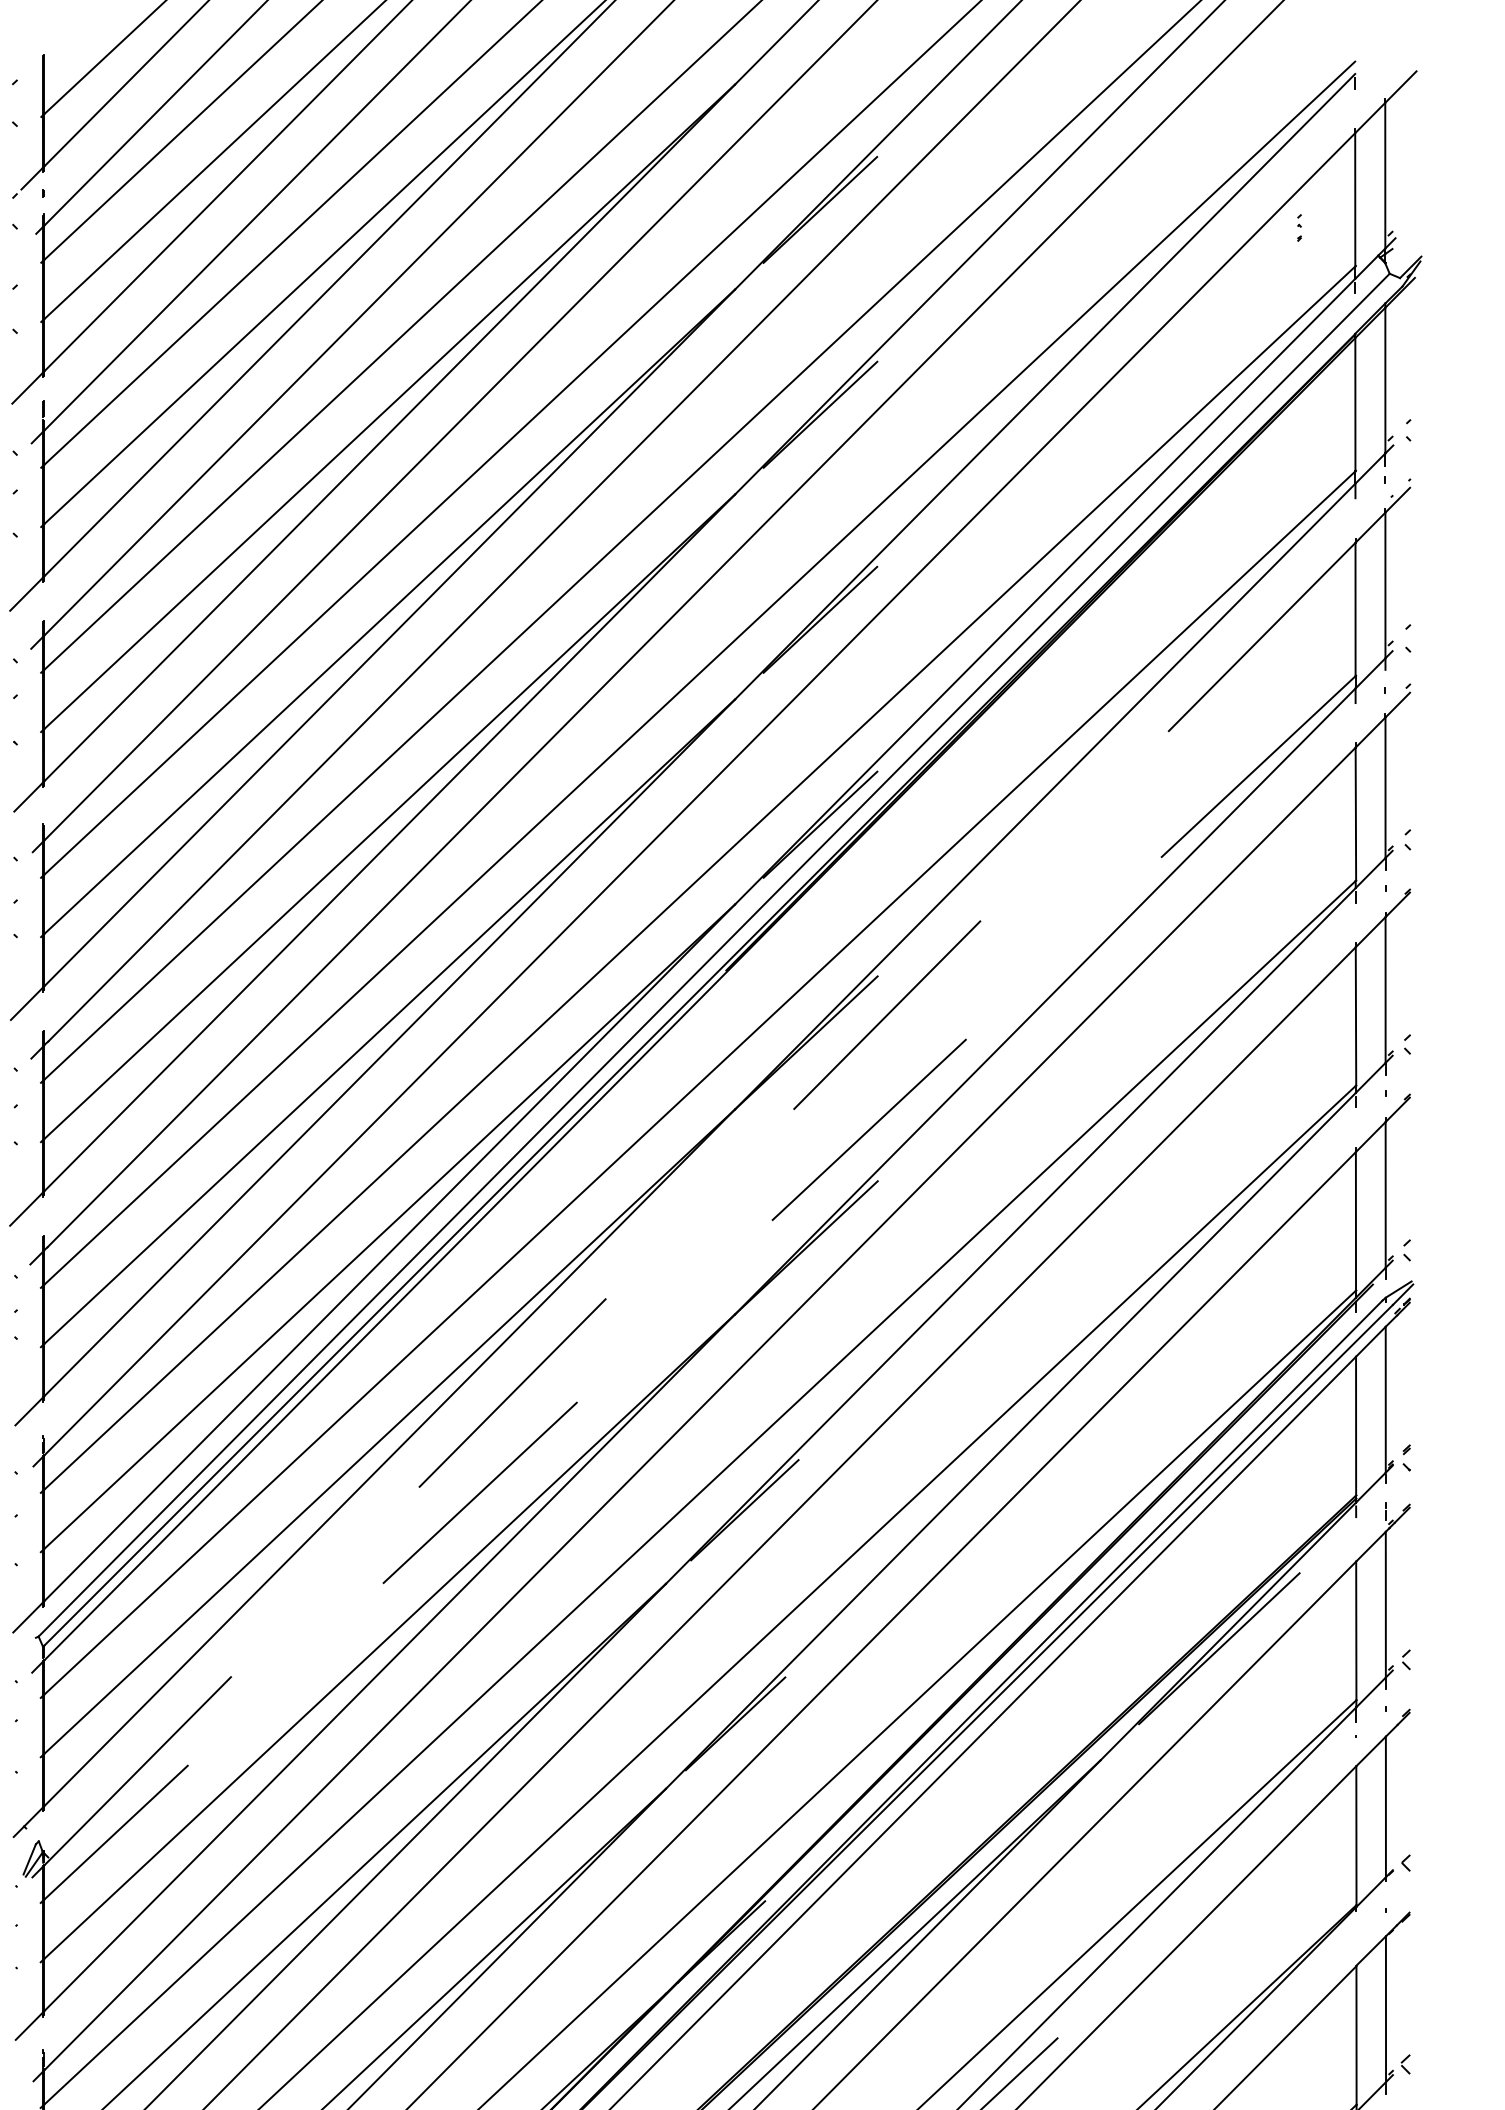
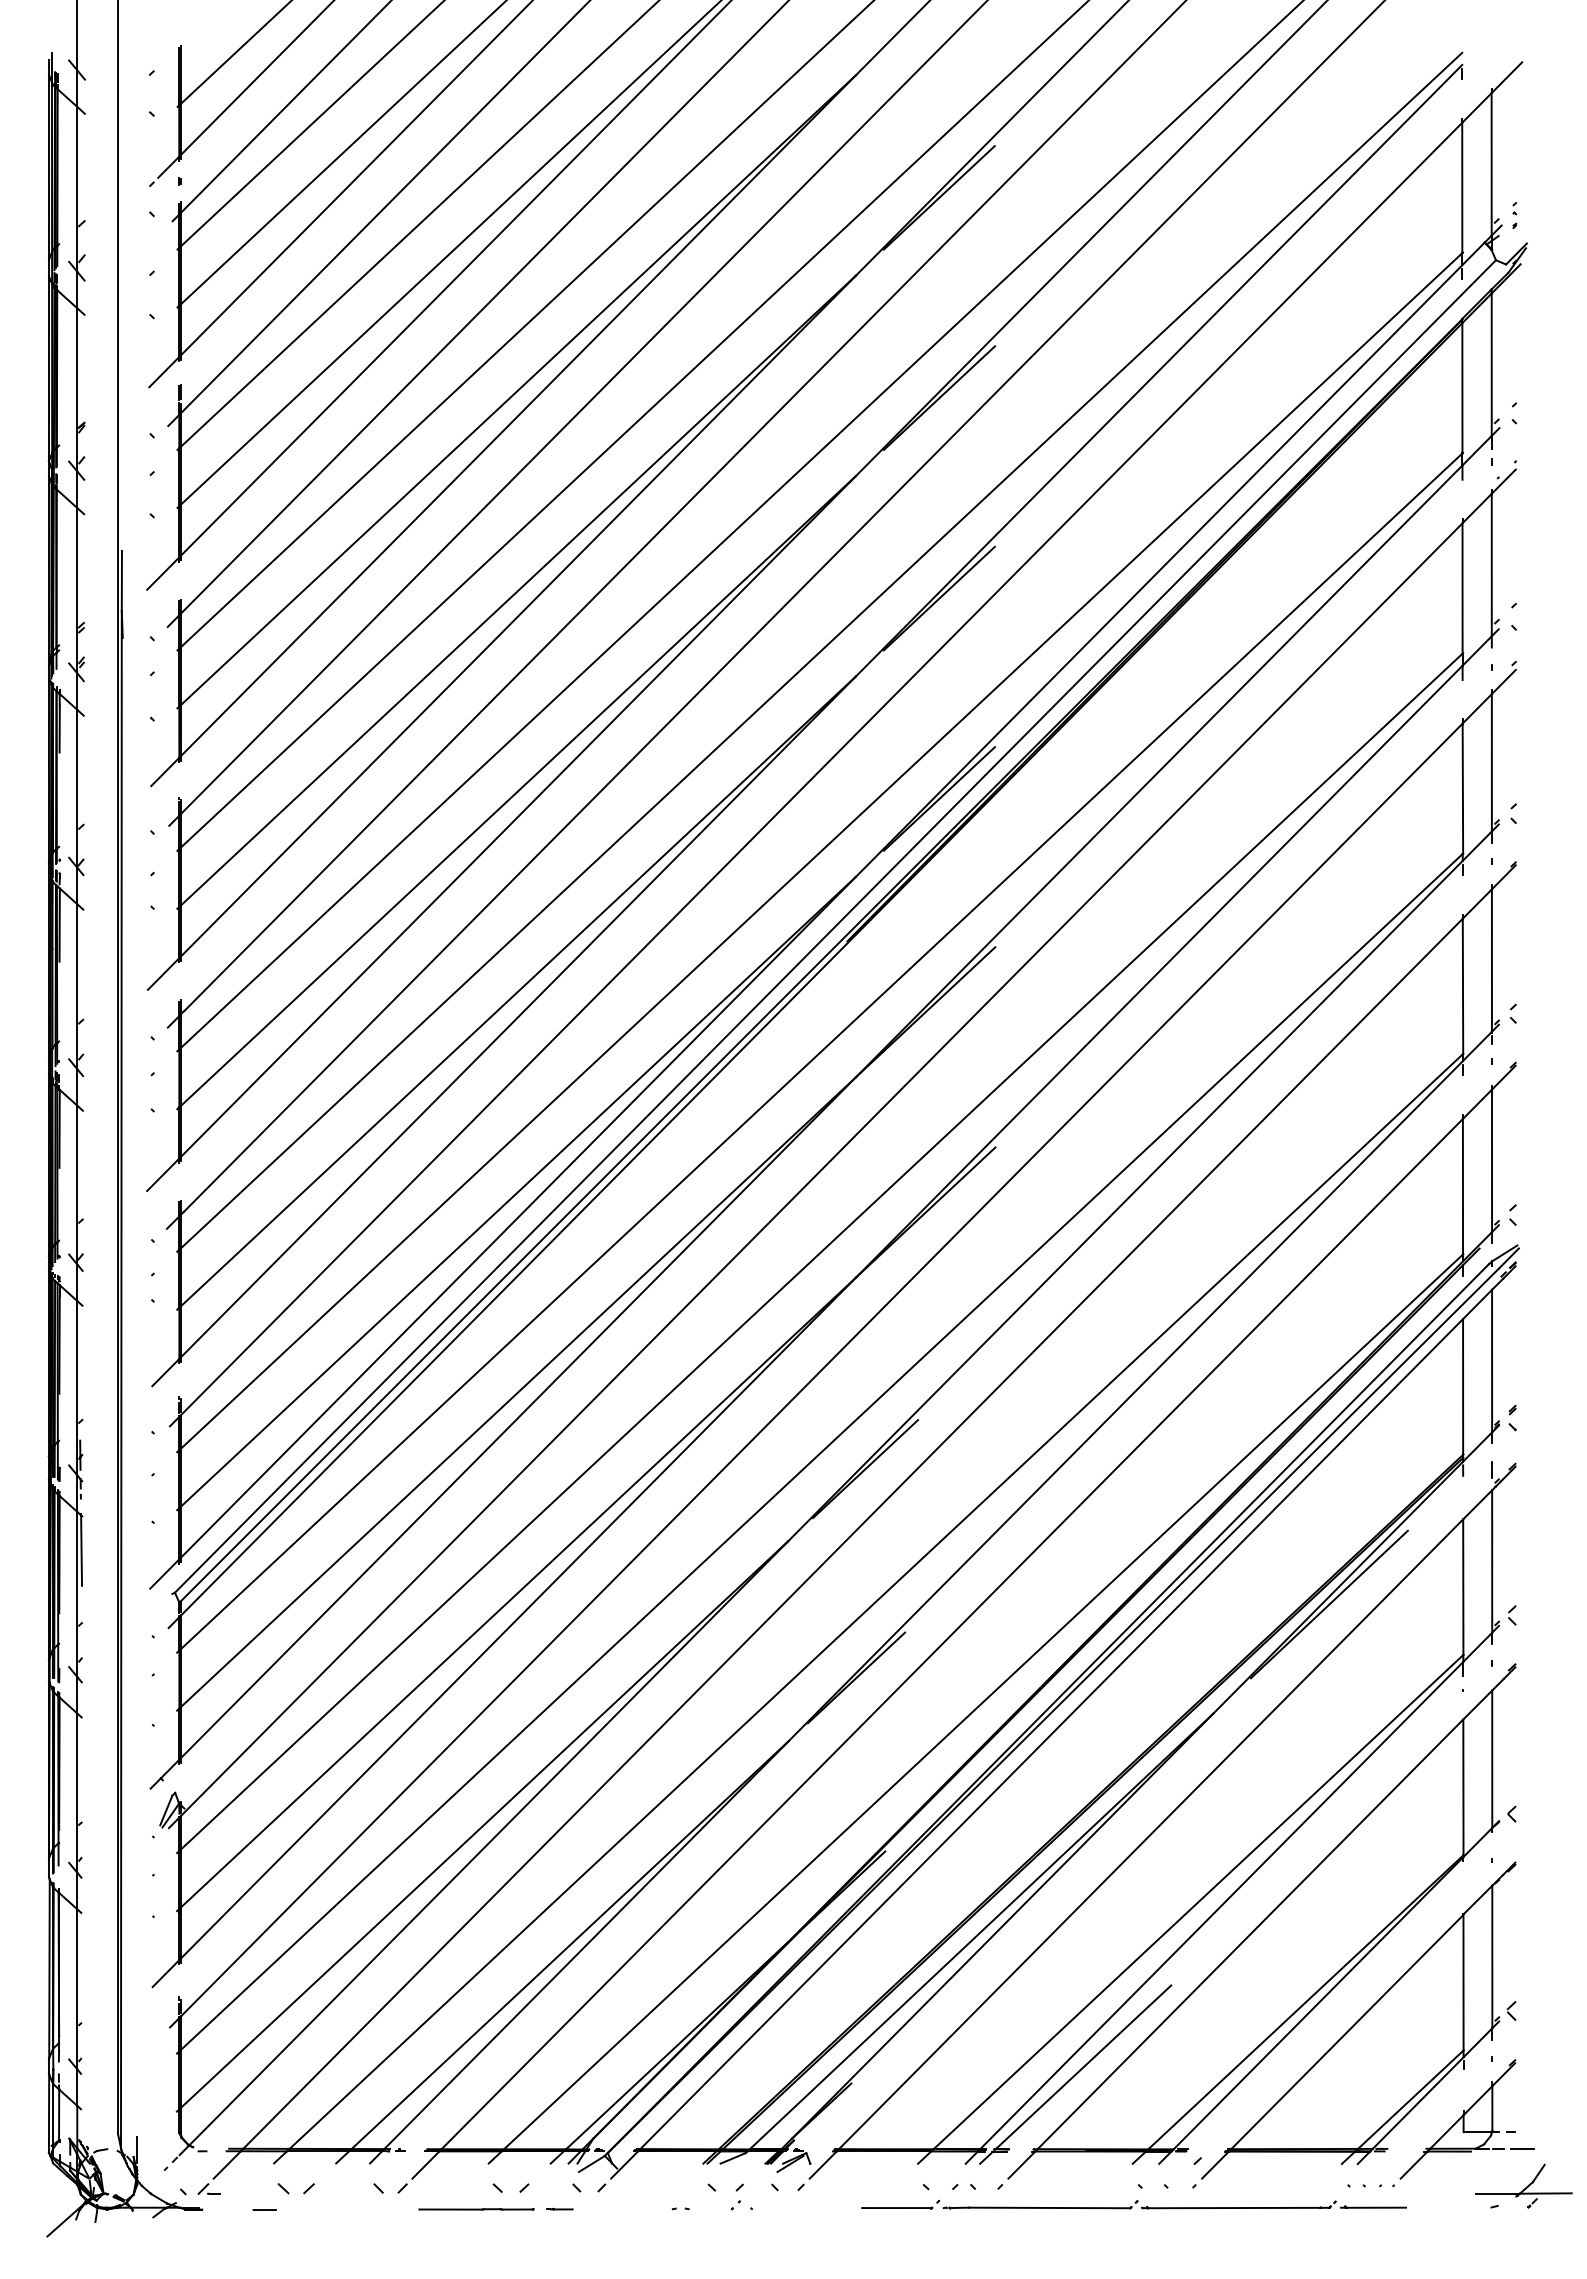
part: (1299, 227) -> (1514, 215), moved
line: (699, 1204) -> (821, 1170), dashed -> solid
line: (699, 1287) -> (821, 1251), dashed -> solid

